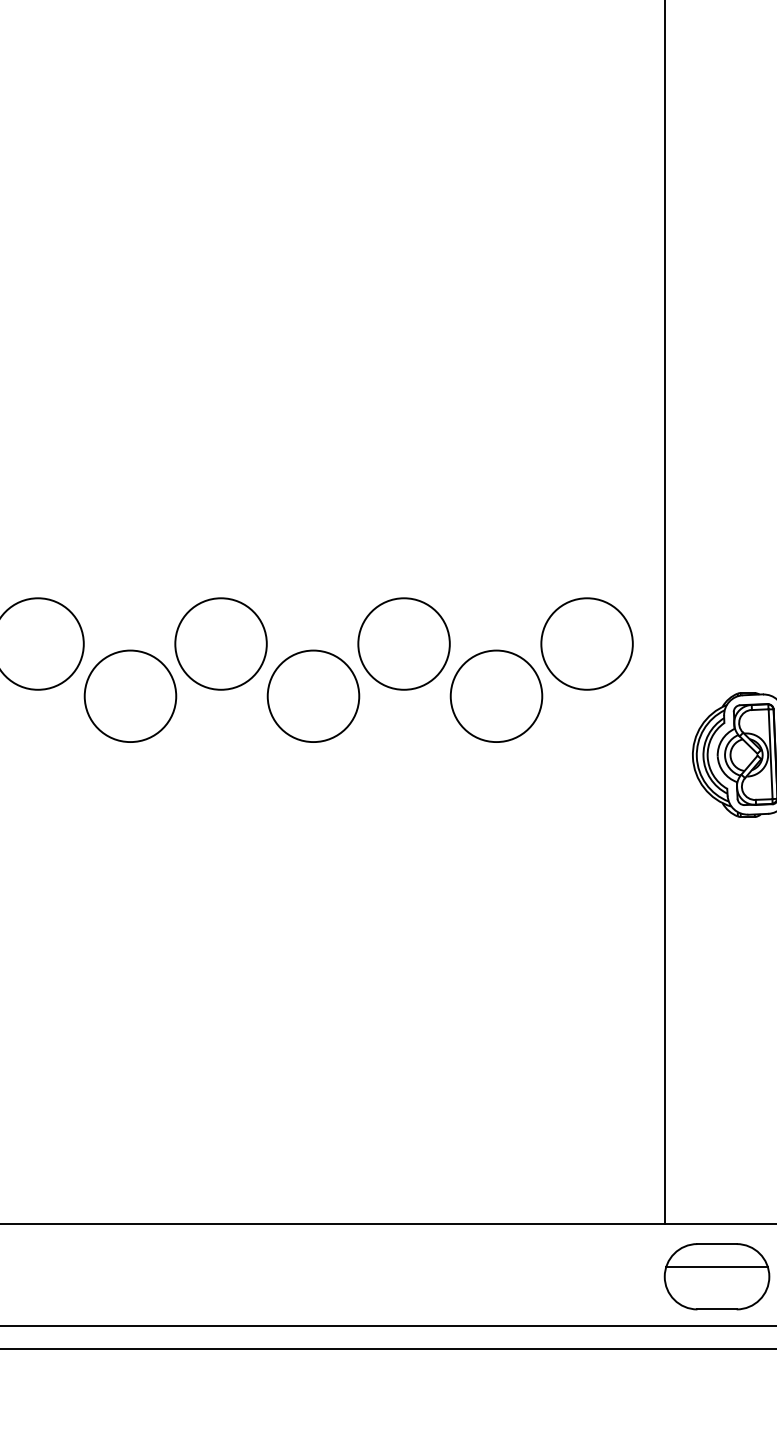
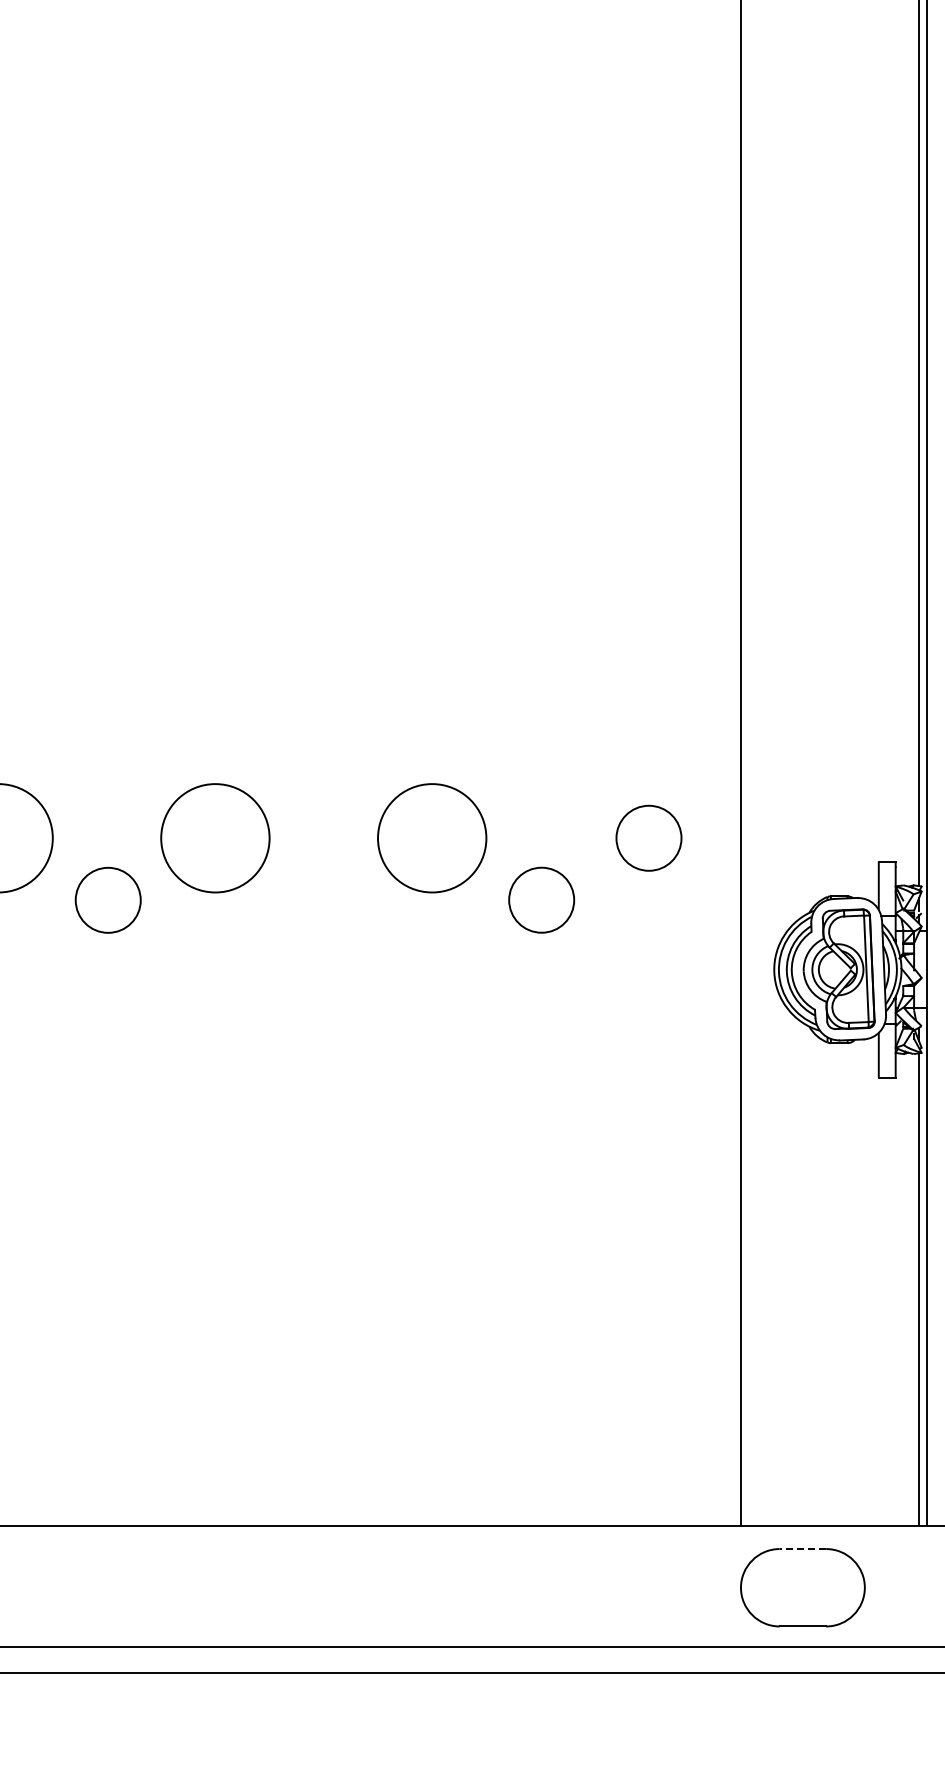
circle: (586, 644) -> (648, 838), size x0.6
circle: (130, 696) -> (108, 900), size x0.6
circle: (313, 696) -> (324, 900), removed
circle: (496, 696) -> (541, 900), size x0.6
line: (716, 1244) -> (802, 1549), solid -> dashed
line: (716, 1267) -> (802, 1576), removed

